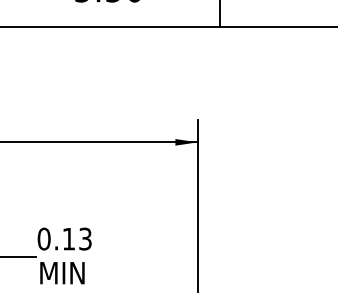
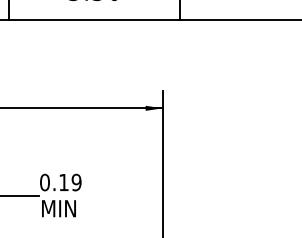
text: (85, 239) -> (76, 182), 0.13 -> 0.19

